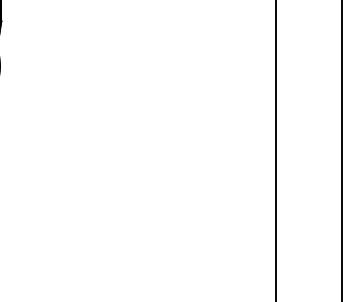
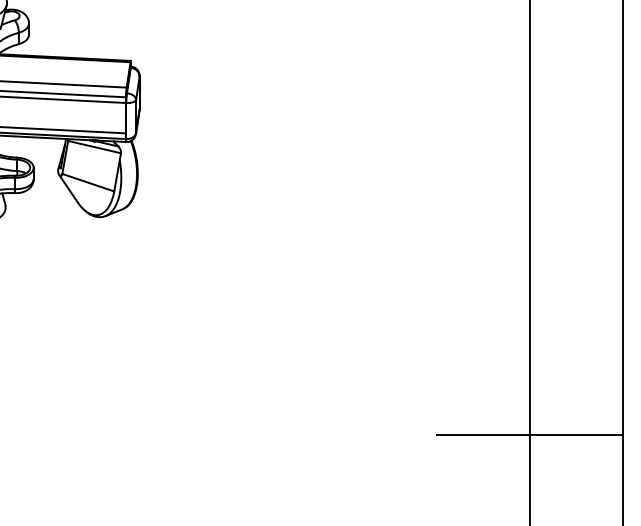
line: (276, 250) -> (530, 434), added

